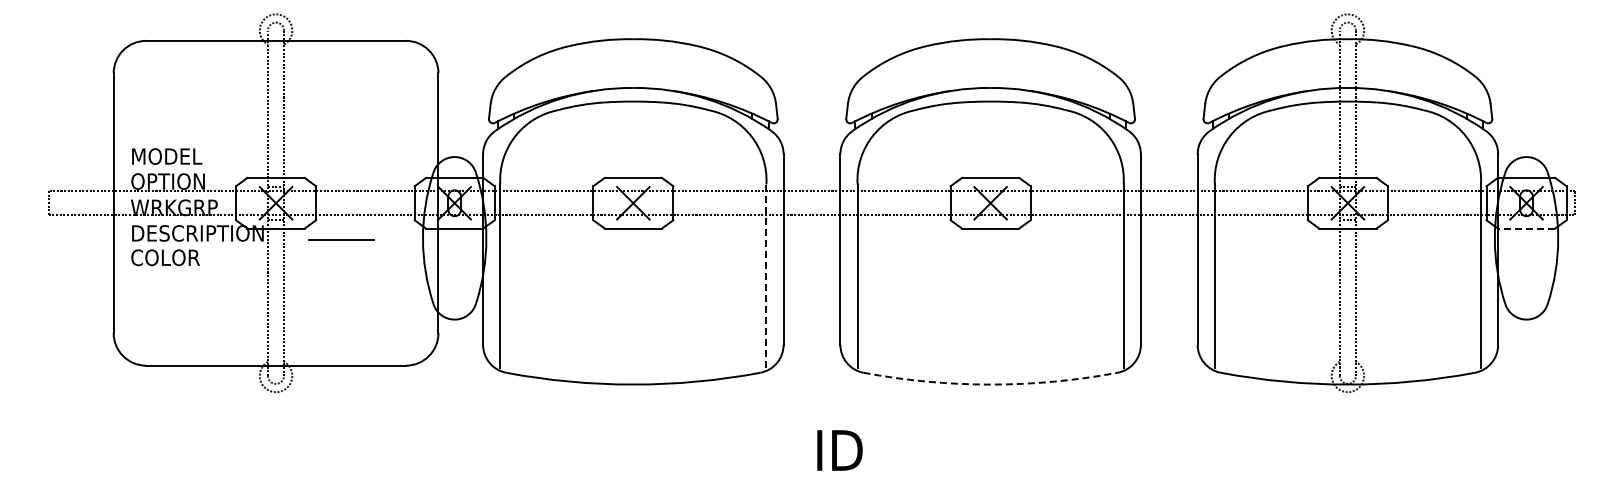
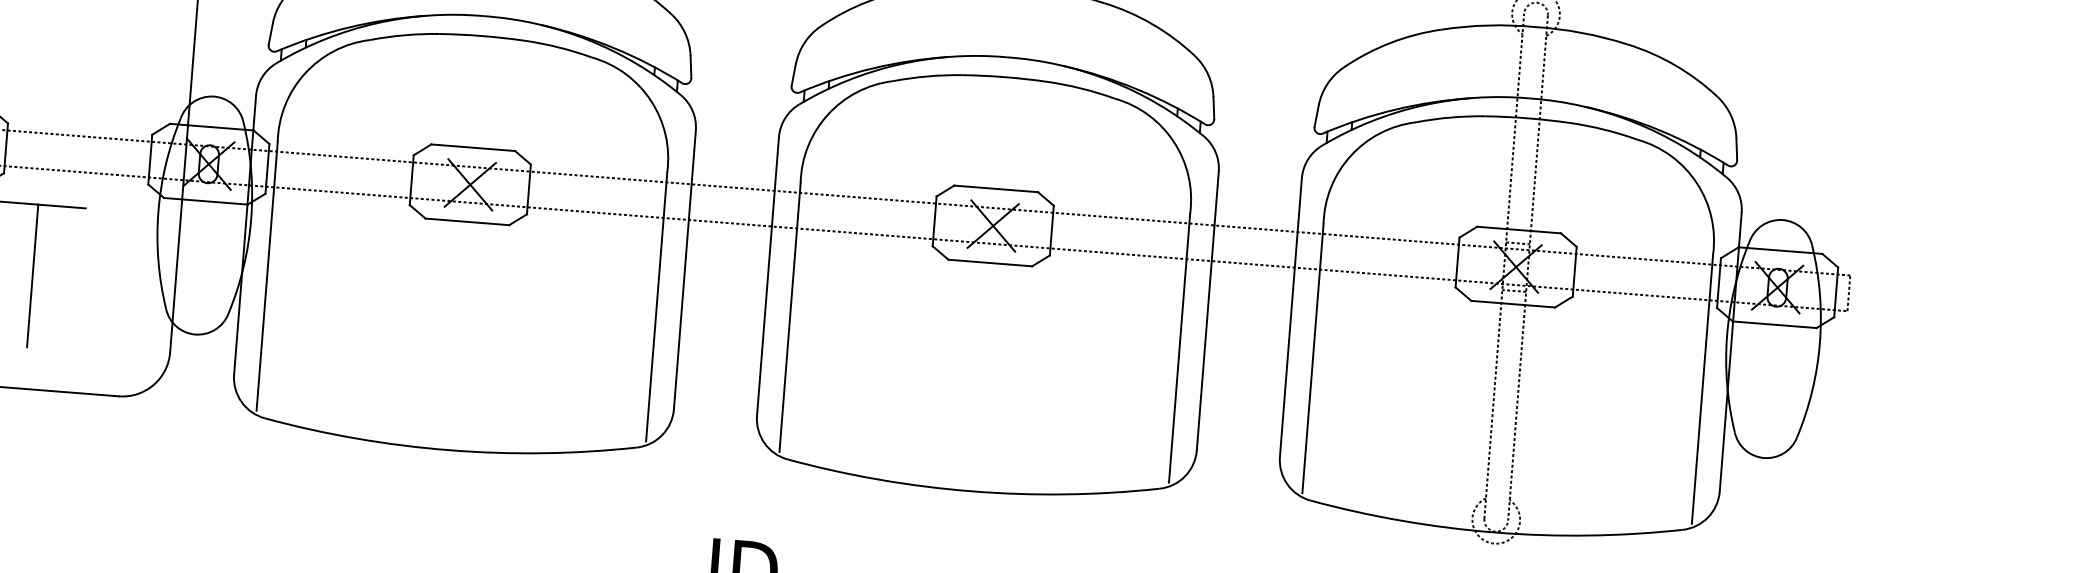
line: (1526, 228) -> (1774, 324), dashed -> solid
line: (766, 276) -> (656, 307), dashed -> solid
line: (341, 288) -> (33, 275), added
arc: (990, 384) -> (972, 491), dashed -> solid

